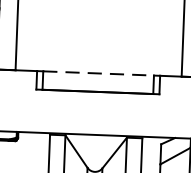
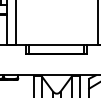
line: (99, 72) -> (57, 44), dashed -> solid

